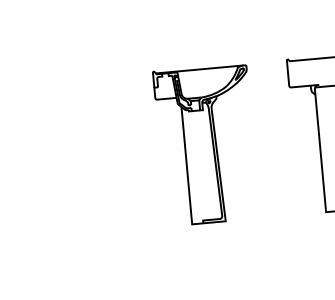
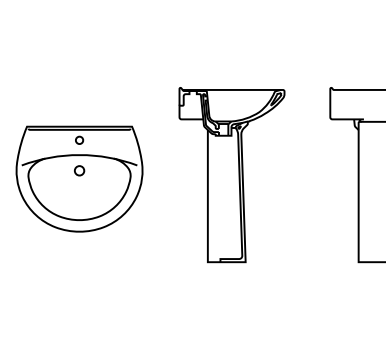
part: (71, 160) -> (79, 178), added

